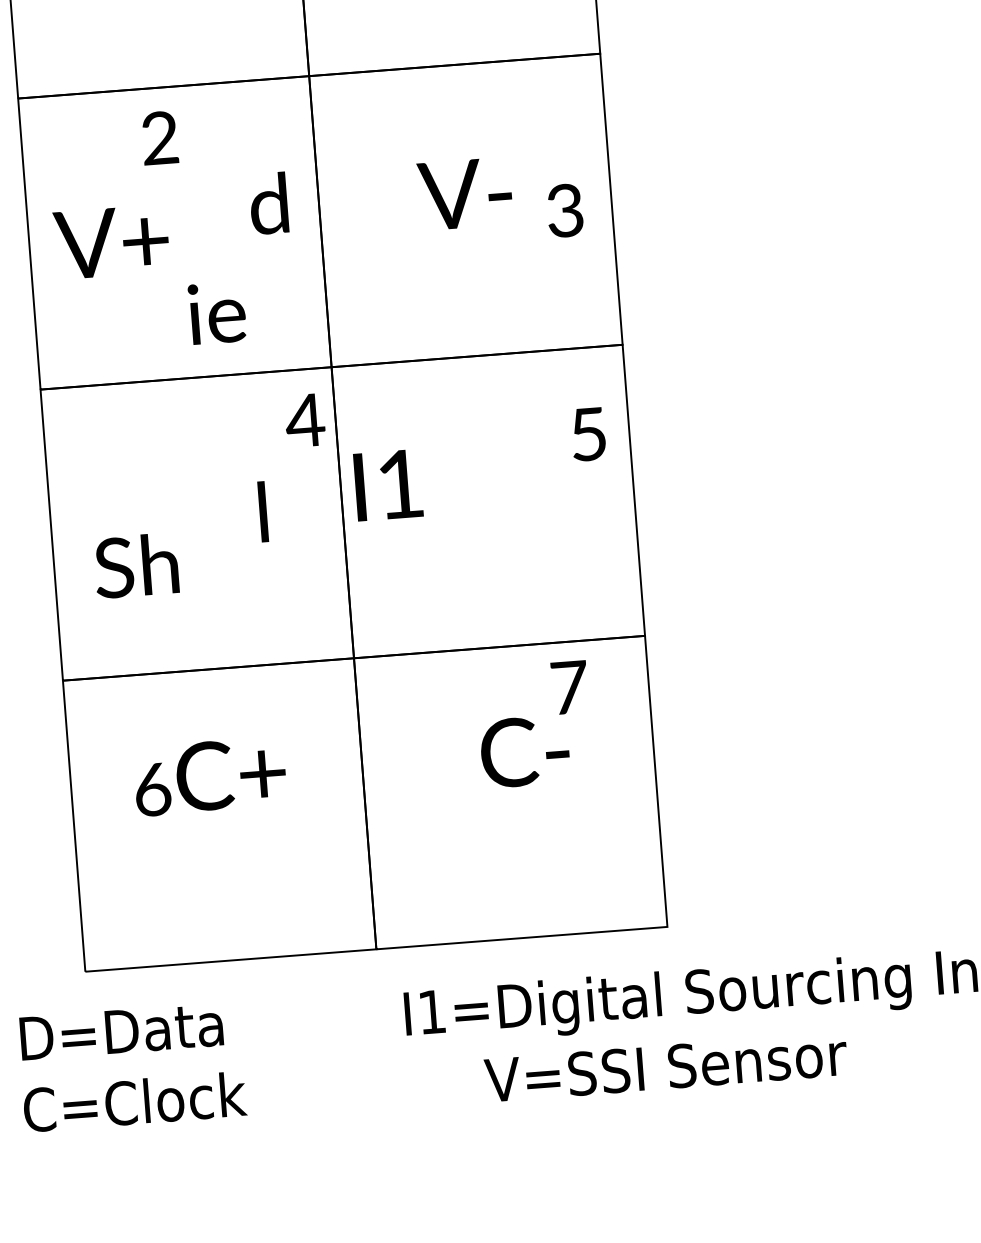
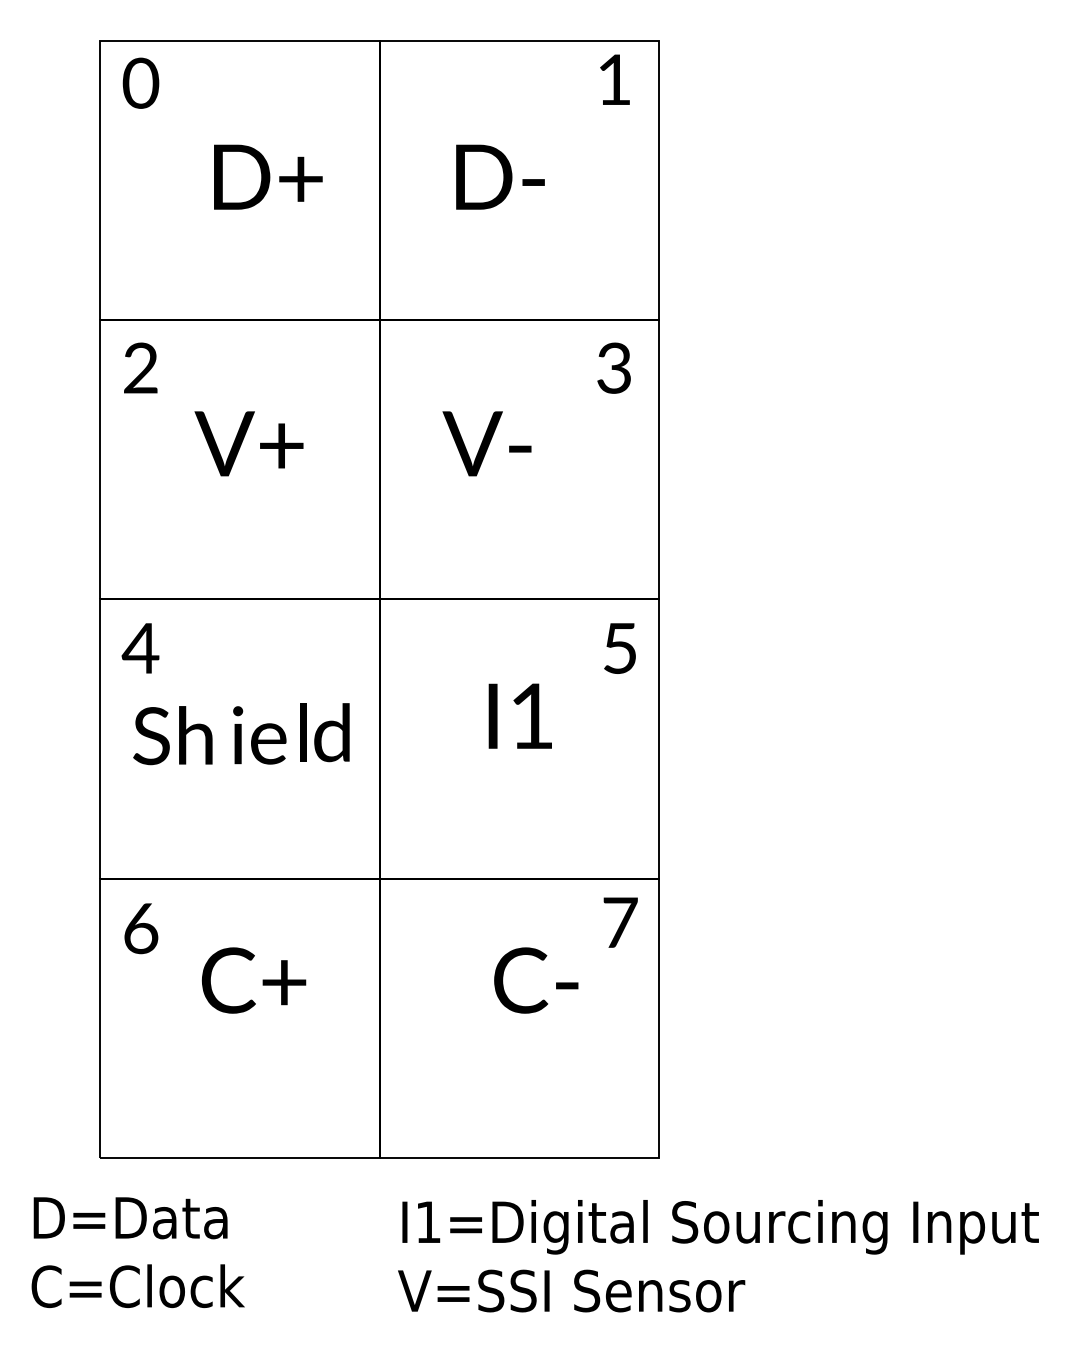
text: (159, 137) -> (140, 367), moved
text: (464, 193) -> (486, 443), moved
text: (268, 203) -> (331, 732), moved
text: (564, 210) -> (613, 367), moved
text: (111, 241) -> (248, 443), moved
text: (217, 313) -> (259, 735), moved
text: (305, 420) -> (140, 648), moved
text: (587, 434) -> (619, 648), moved
text: (387, 484) -> (519, 715), moved
text: (135, 565) -> (172, 735), moved
text: (569, 687) -> (620, 922), moved
text: (153, 789) -> (141, 928), moved
text: (665, 1066) -> (571, 1290), moved

